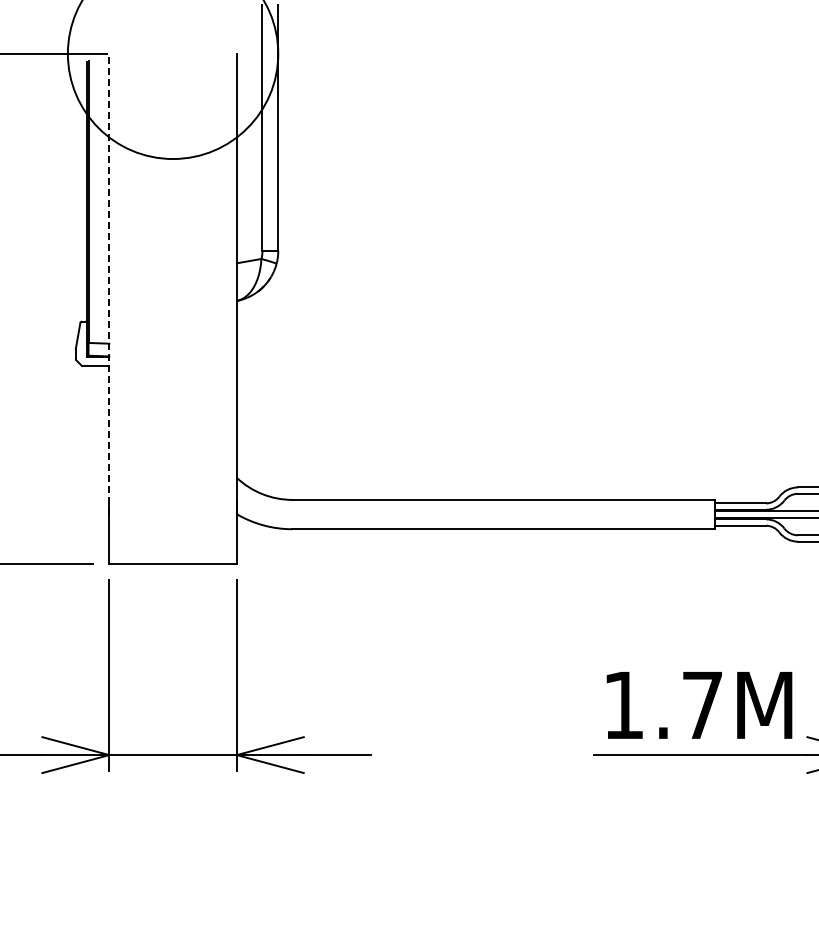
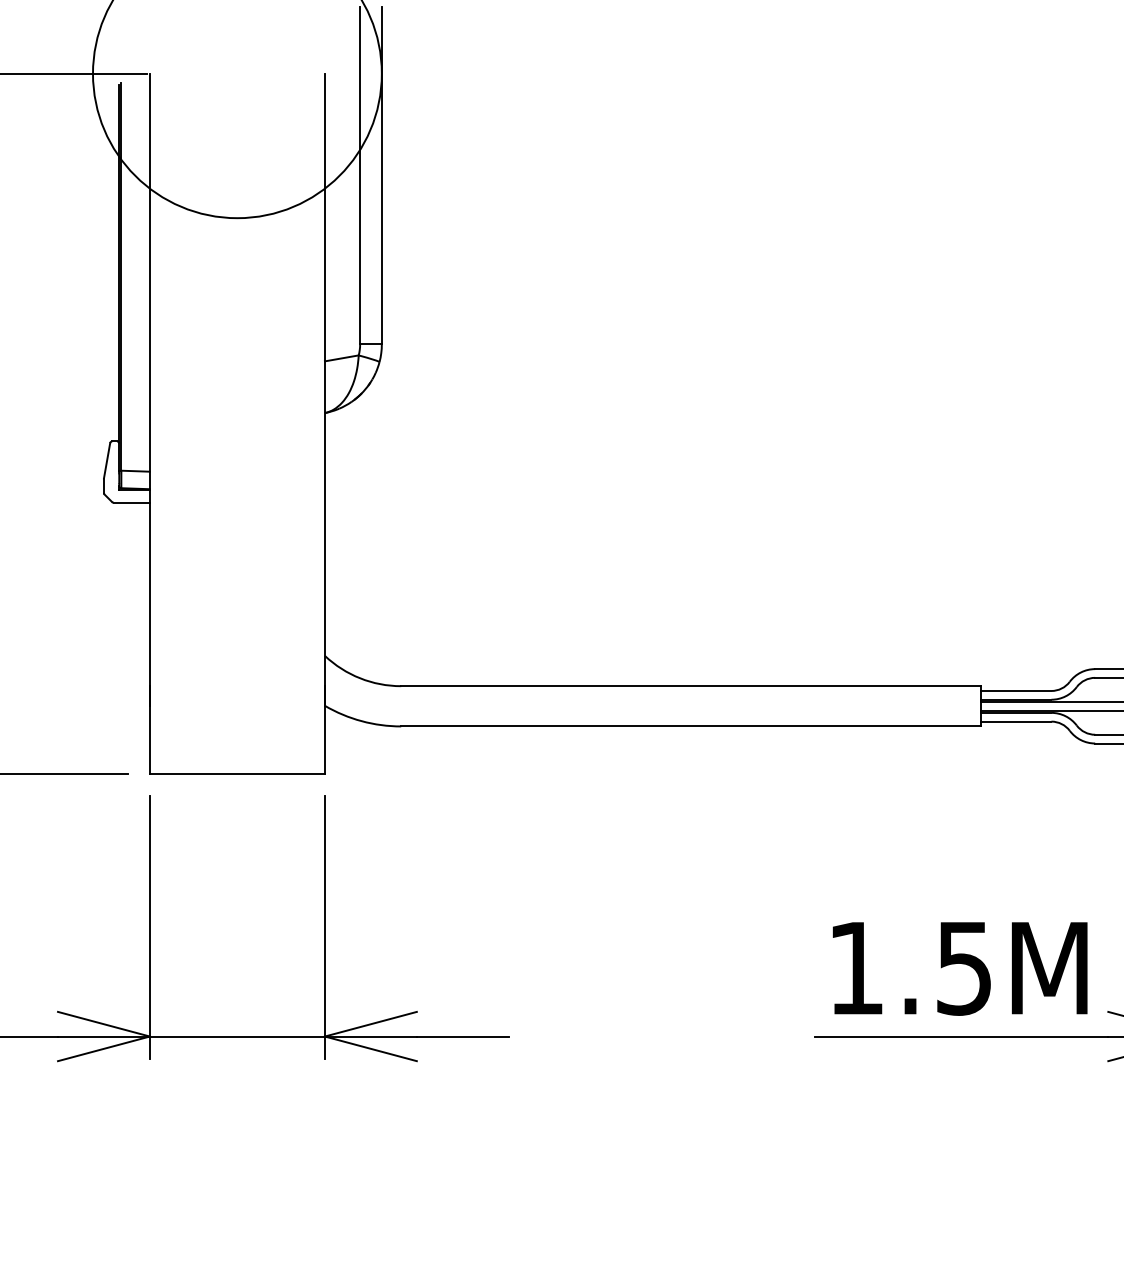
line: (109, 283) -> (150, 389), dashed -> solid
text: (701, 706) -> (962, 969), 1.7M -> 1.5M

